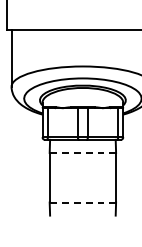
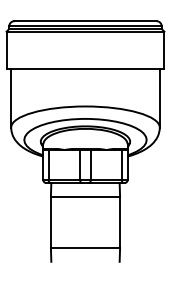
line: (82, 152) -> (85, 196), dashed -> solid
line: (82, 202) -> (85, 248), dashed -> solid

